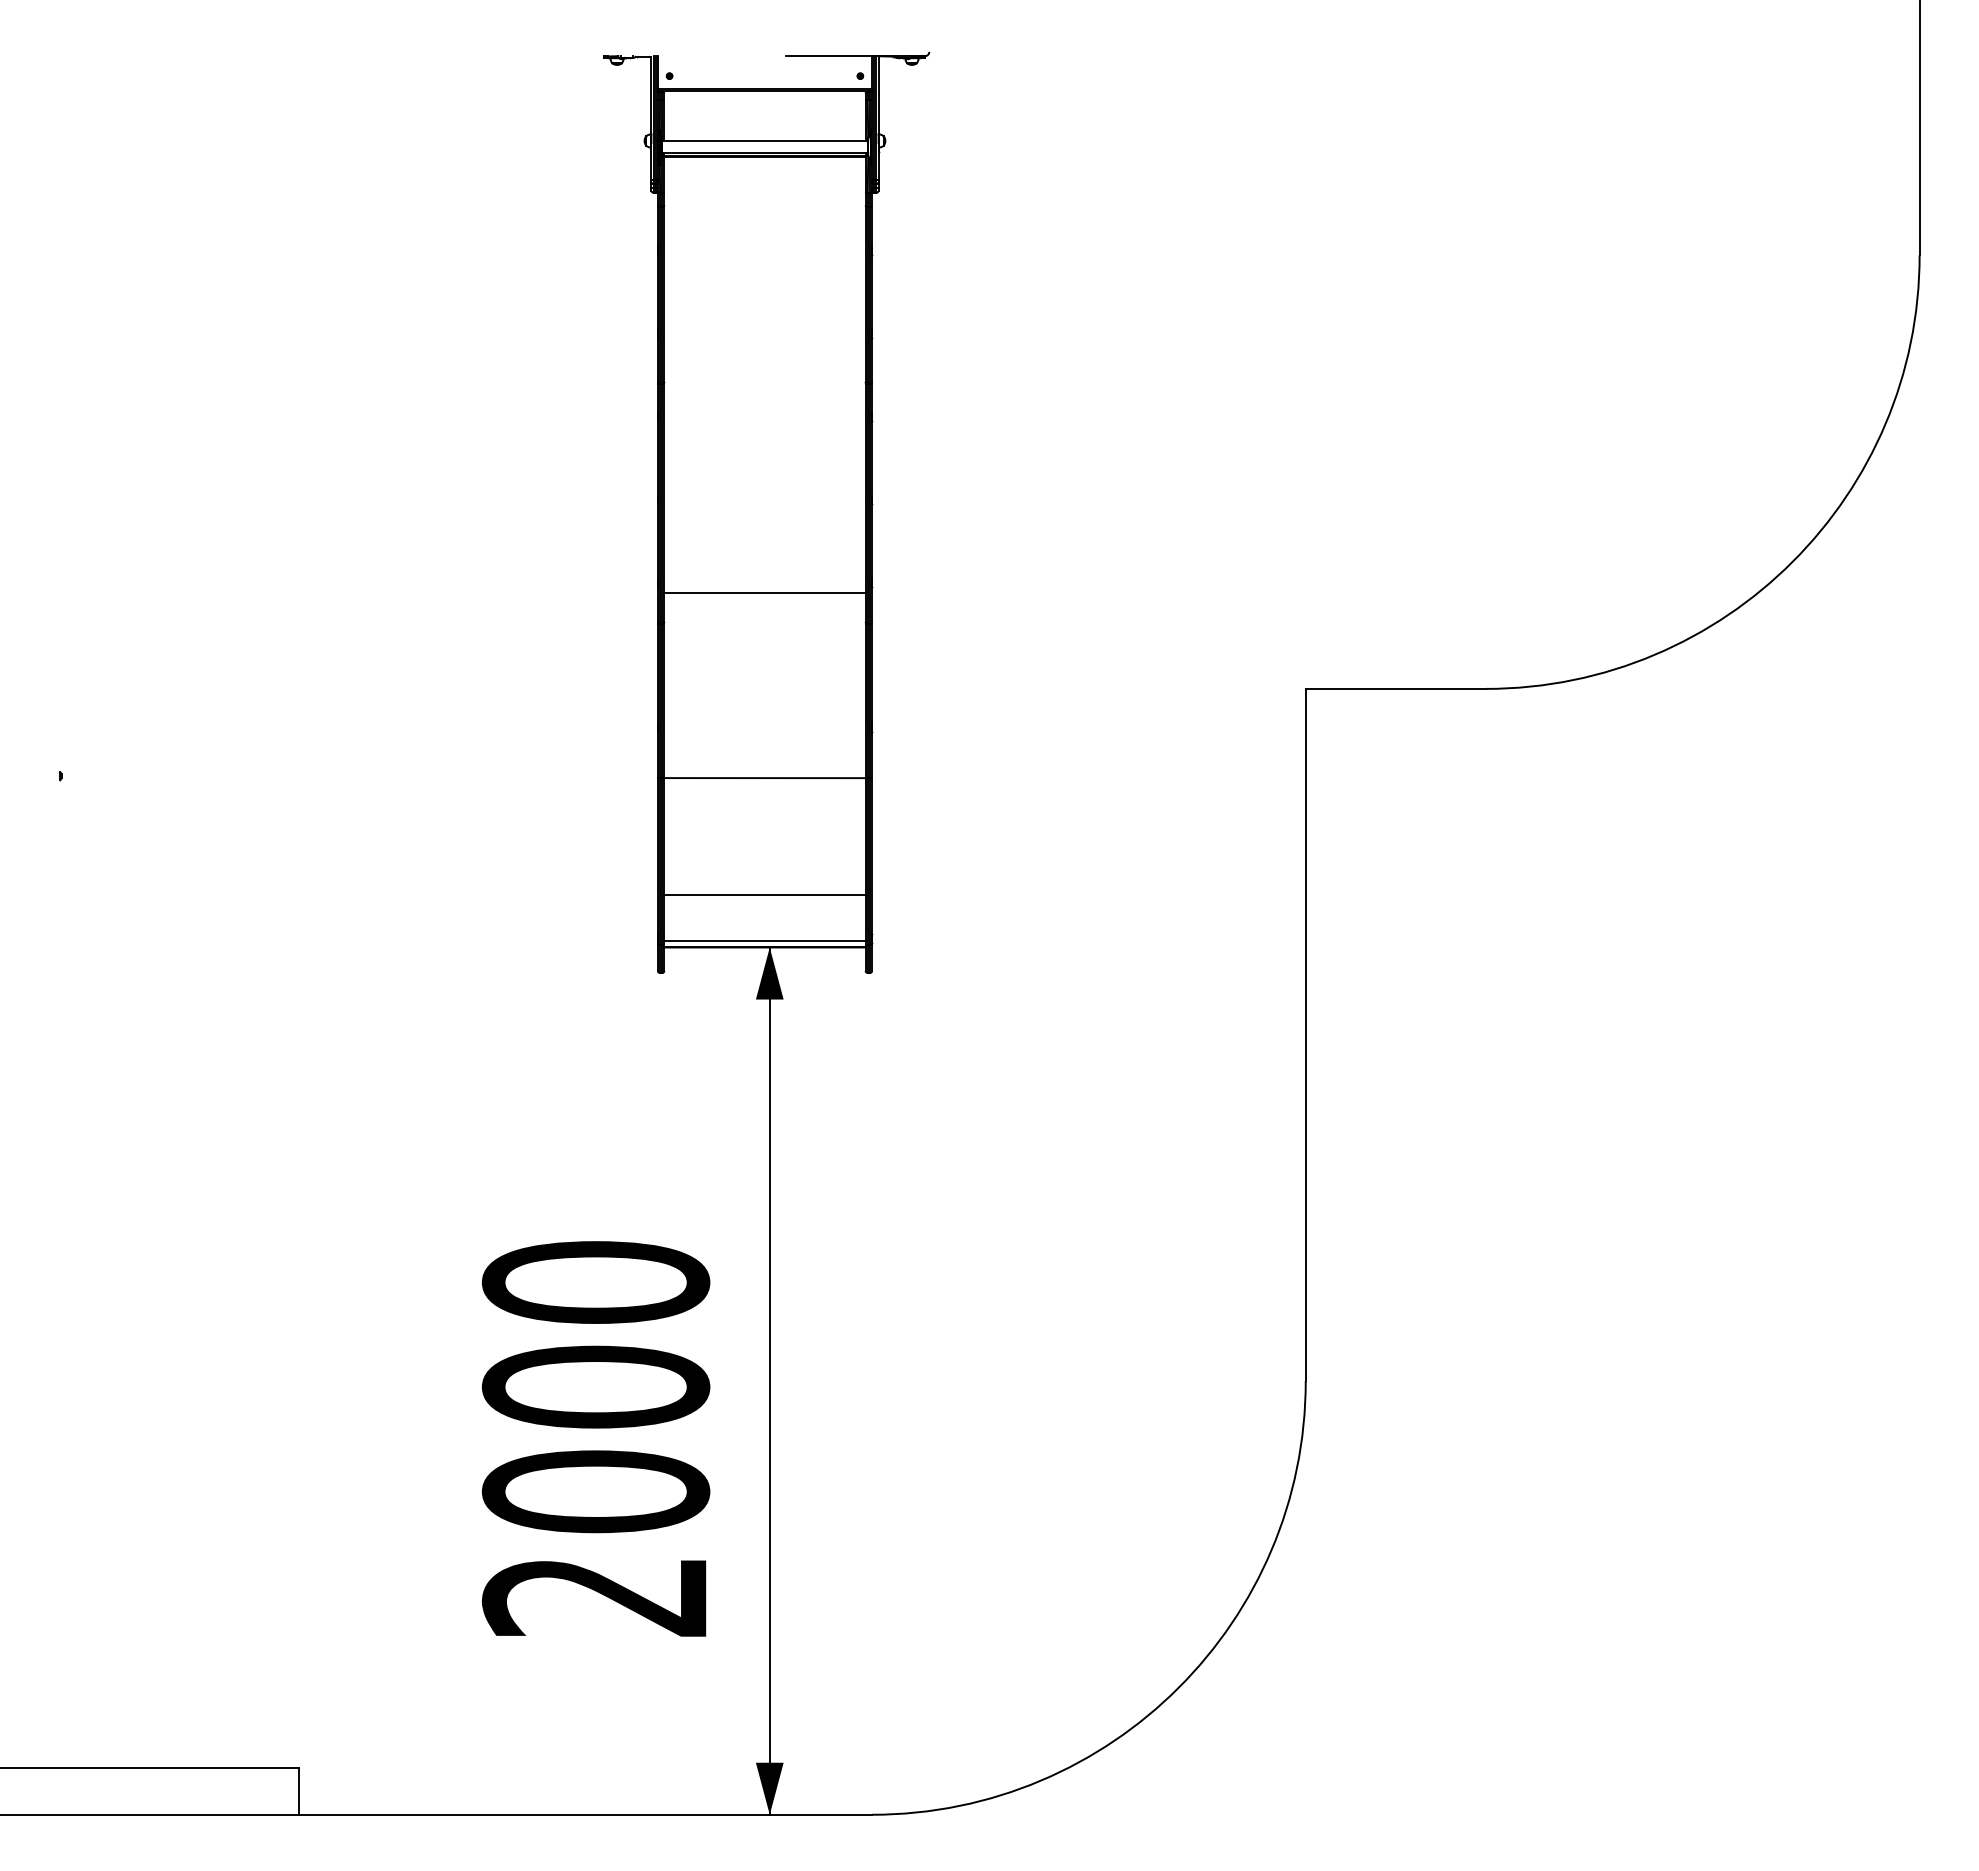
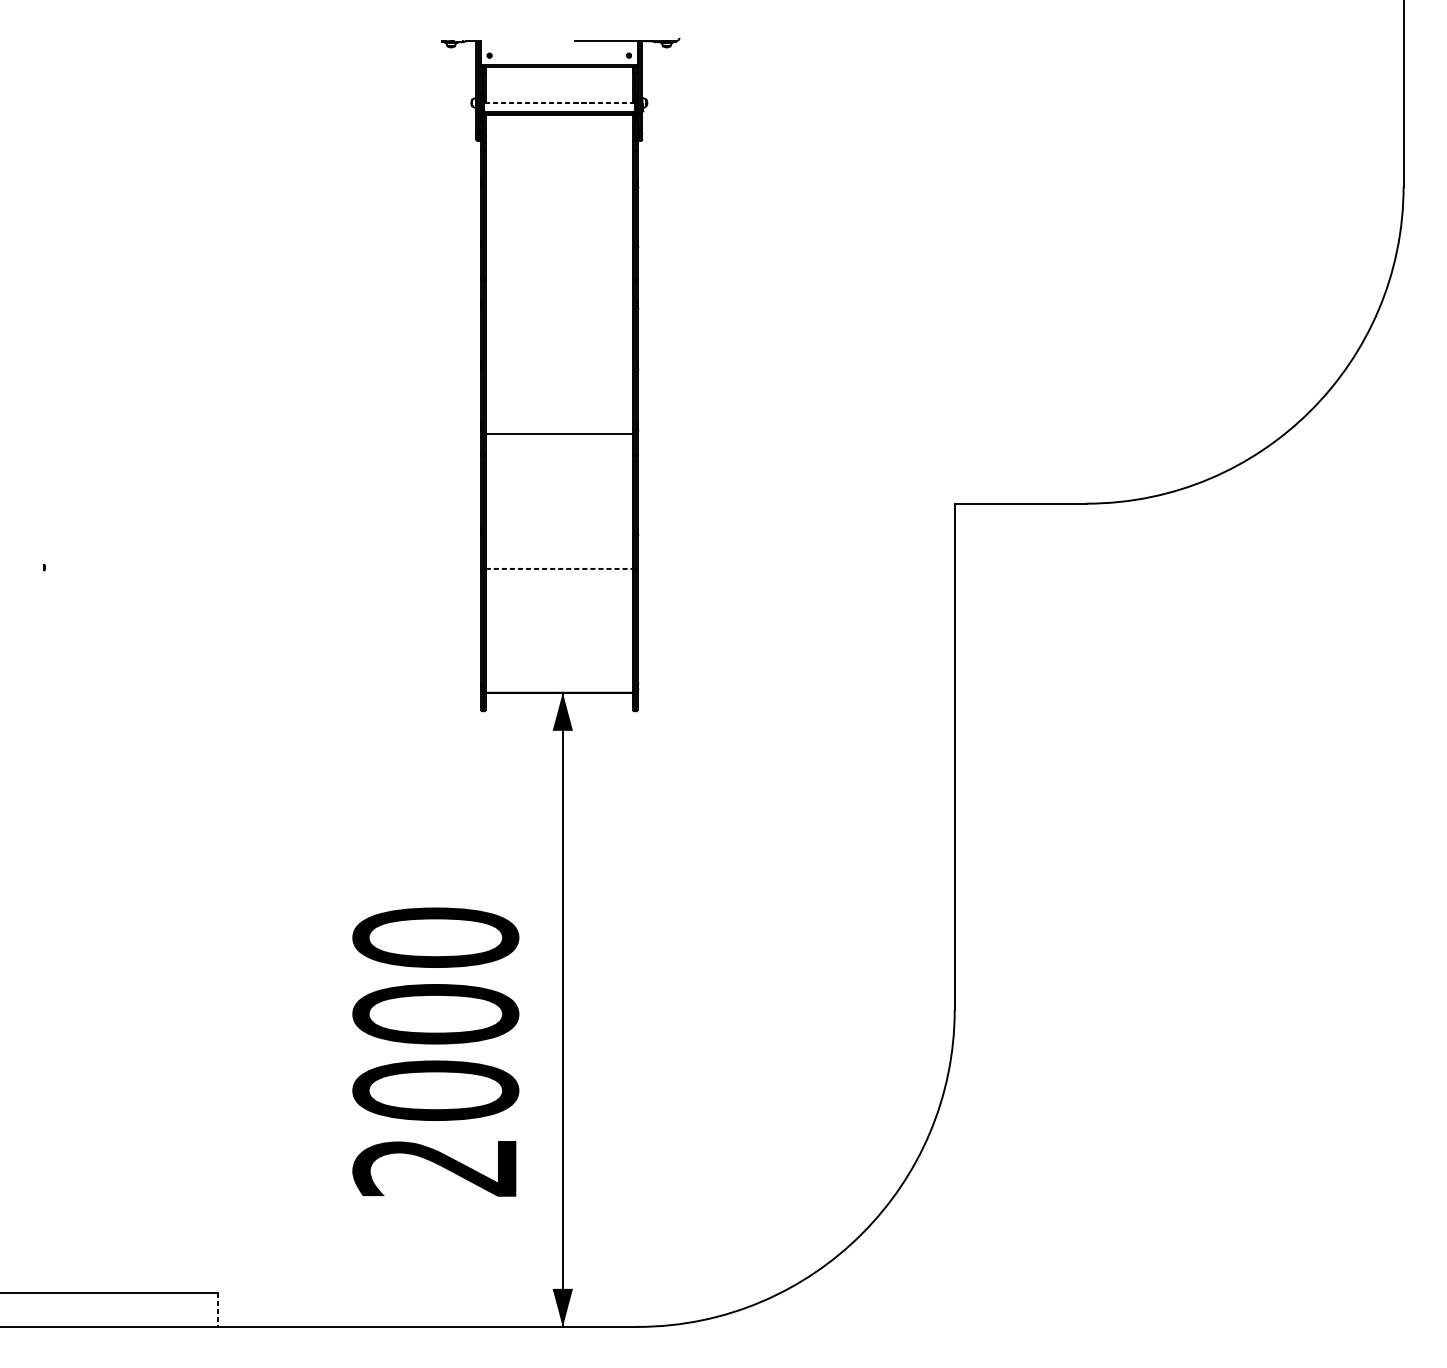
line: (765, 141) -> (559, 103), solid -> dashed
line: (765, 778) -> (559, 569), solid -> dashed
line: (764, 895) -> (558, 654), removed
line: (764, 940) -> (558, 687), removed
line: (298, 1791) -> (218, 1309), solid -> dashed

